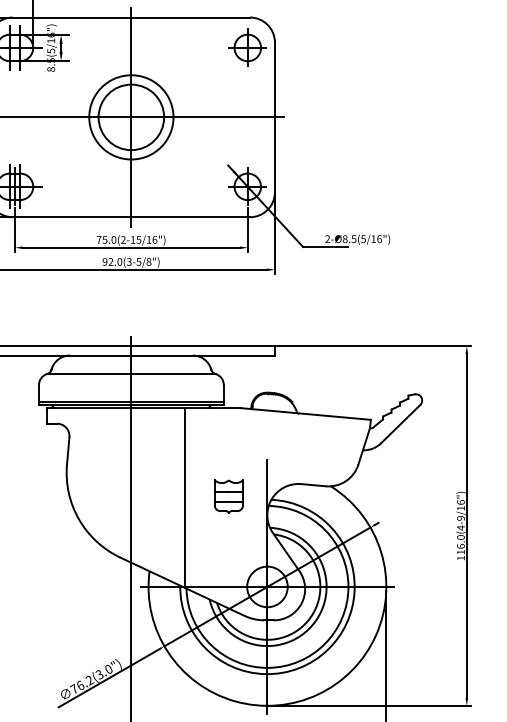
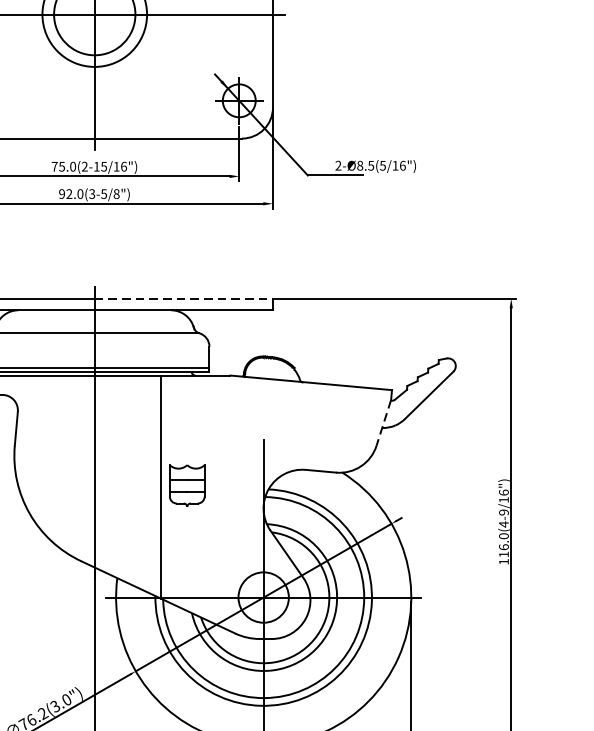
line: (203, 346) -> (184, 299), solid -> dashed
line: (364, 446) -> (384, 423), solid -> dashed
part: (228, 496) -> (186, 485), moved

